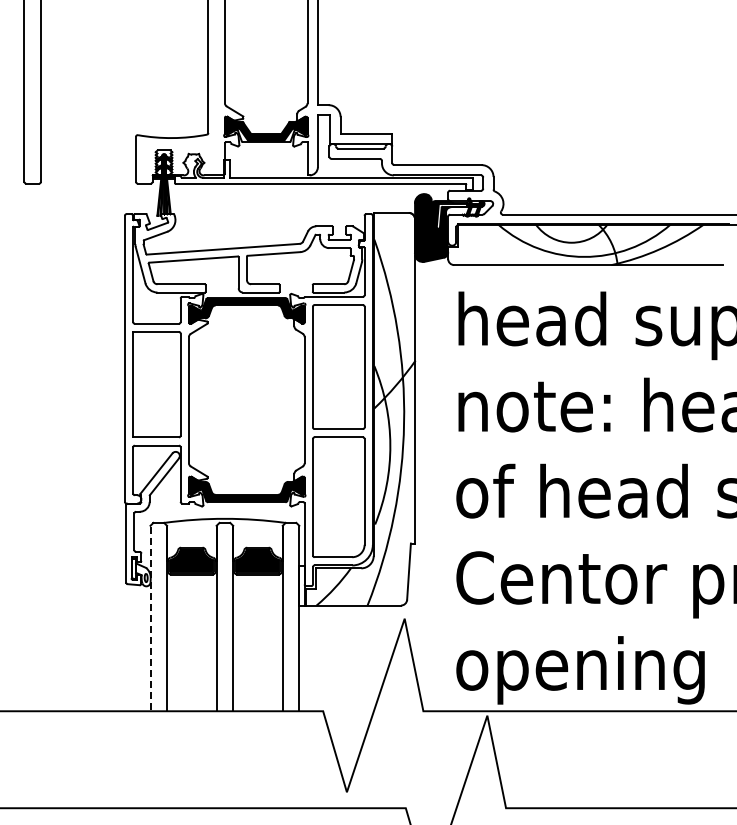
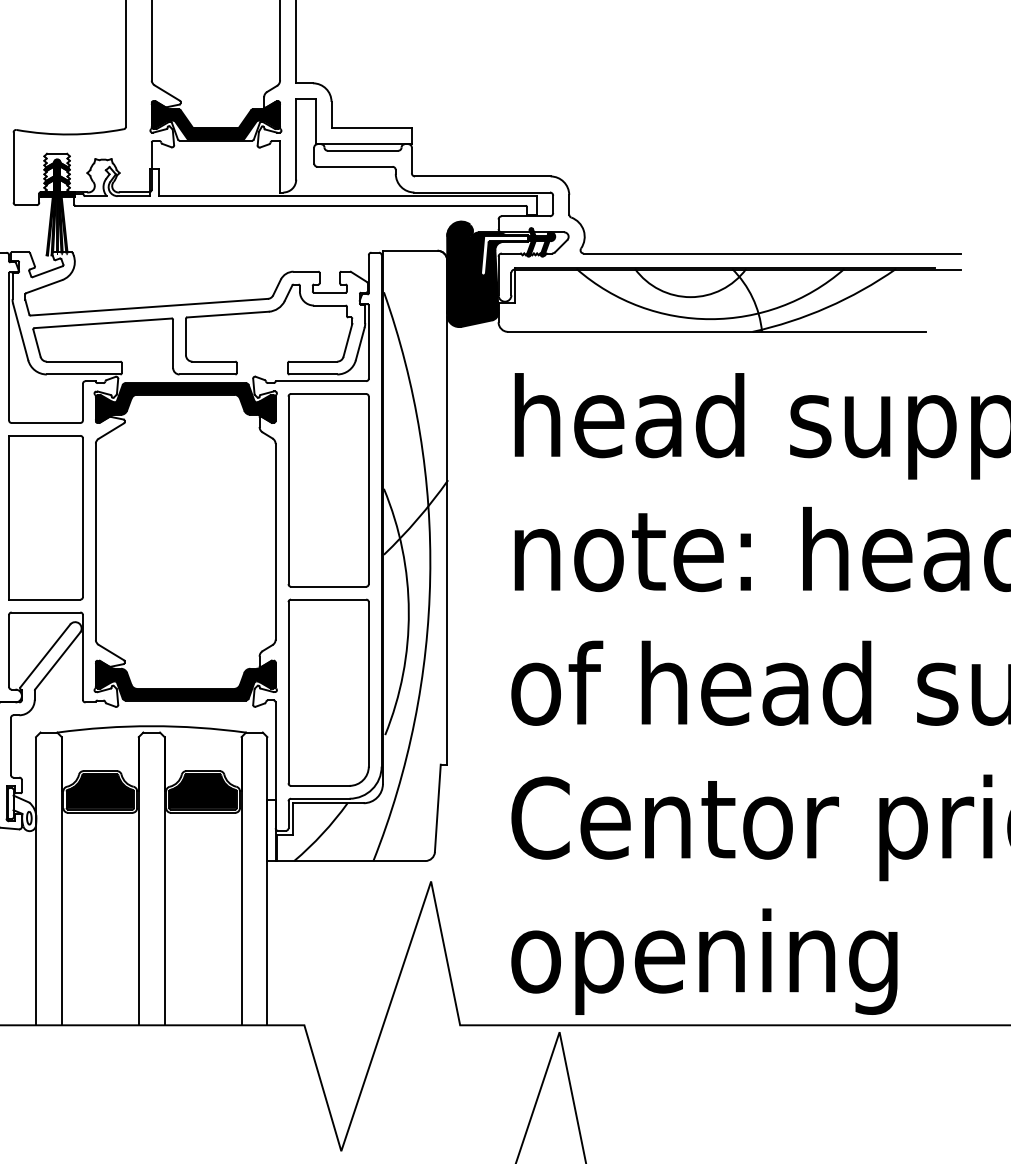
line: (150, 619) -> (36, 882), dashed -> solid

